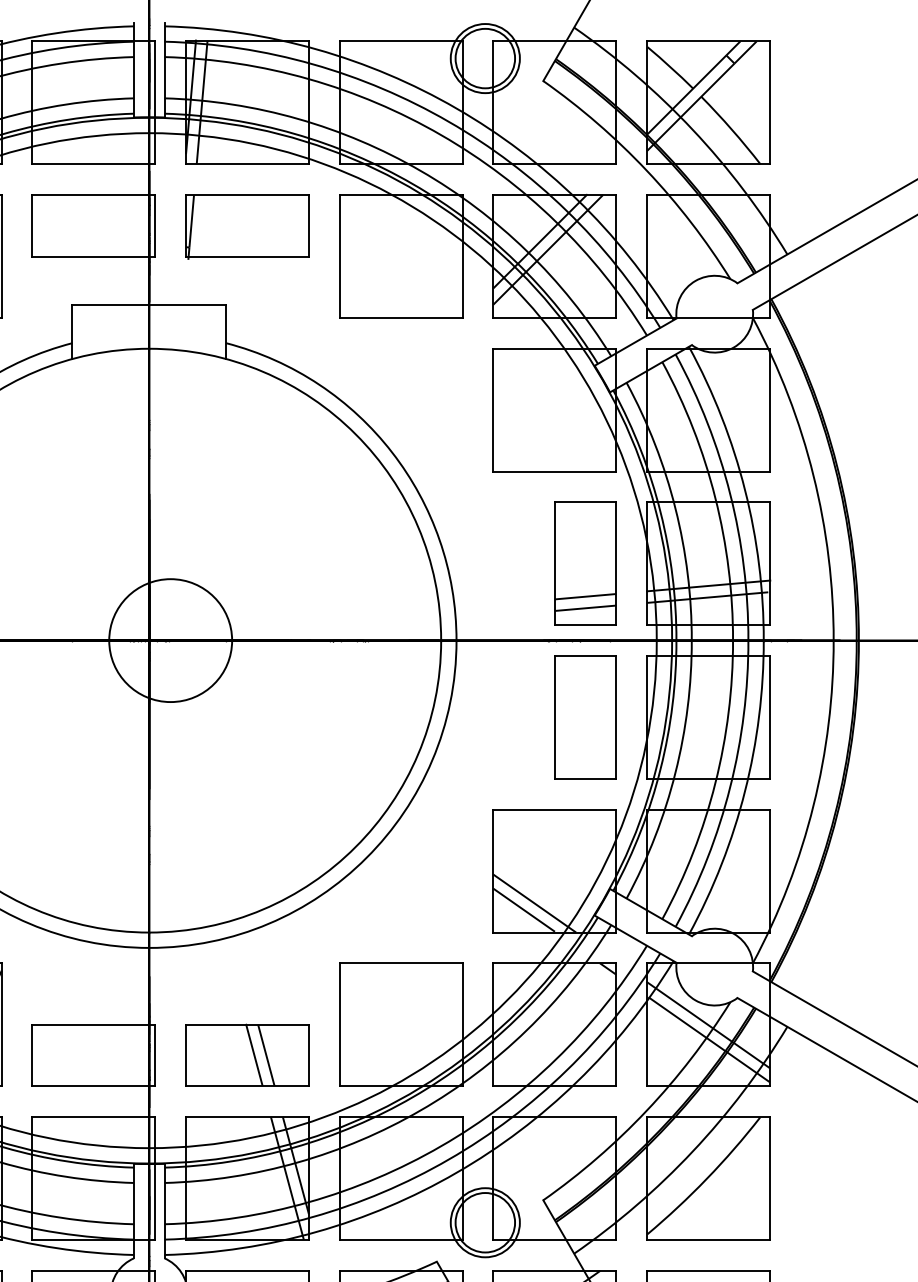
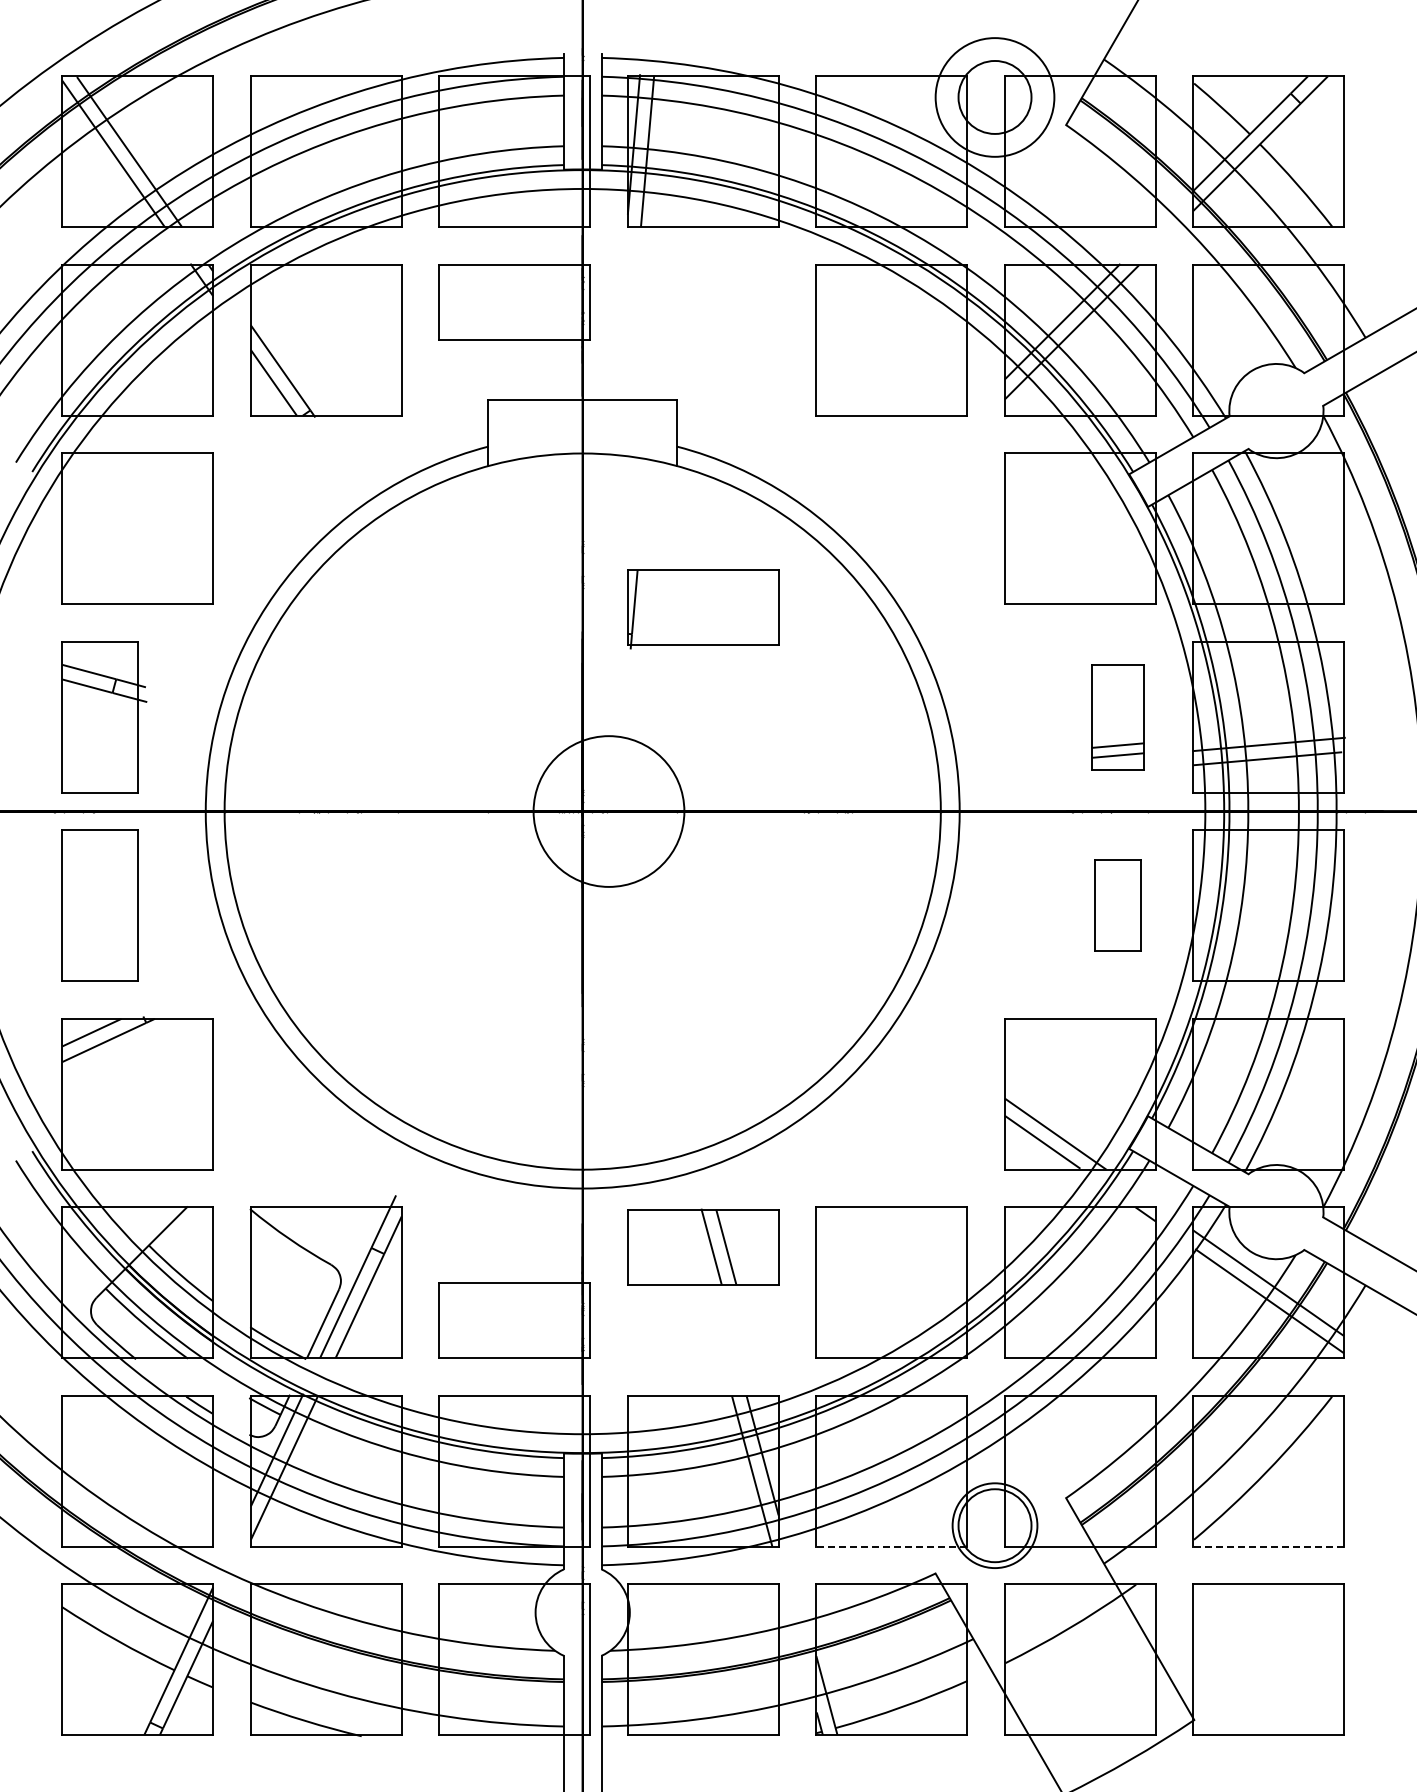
circle: (484, 58) -> (994, 97), size x1.4
part: (247, 227) -> (703, 609), moved
part: (585, 563) -> (1117, 717), size x0.7
part: (585, 717) -> (1117, 905), size x0.6
part: (247, 1054) -> (703, 1246), moved
line: (400, 1239) -> (891, 1546), solid -> dashed
line: (708, 1239) -> (1268, 1546), solid -> dashed

